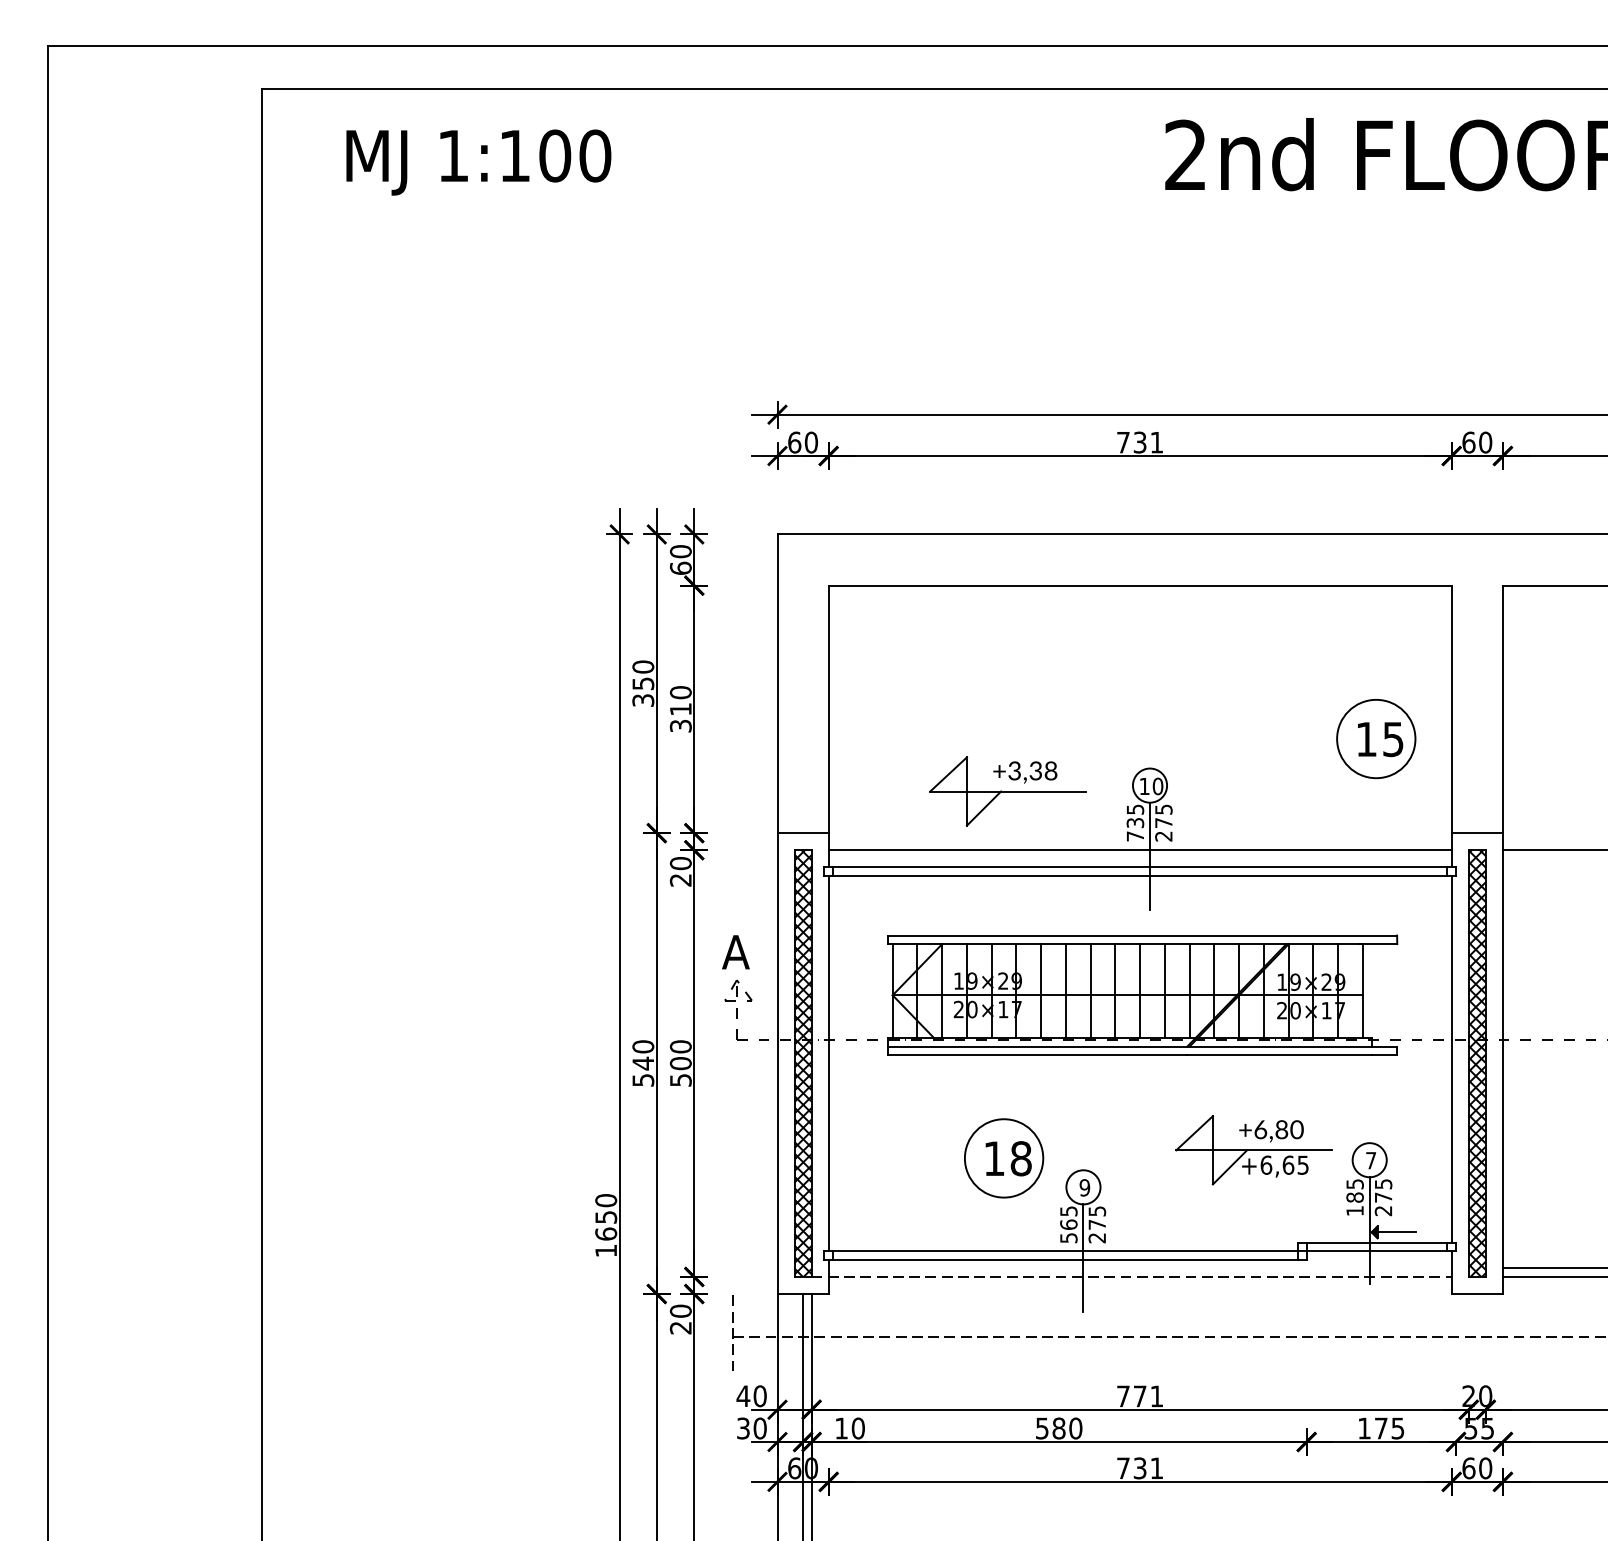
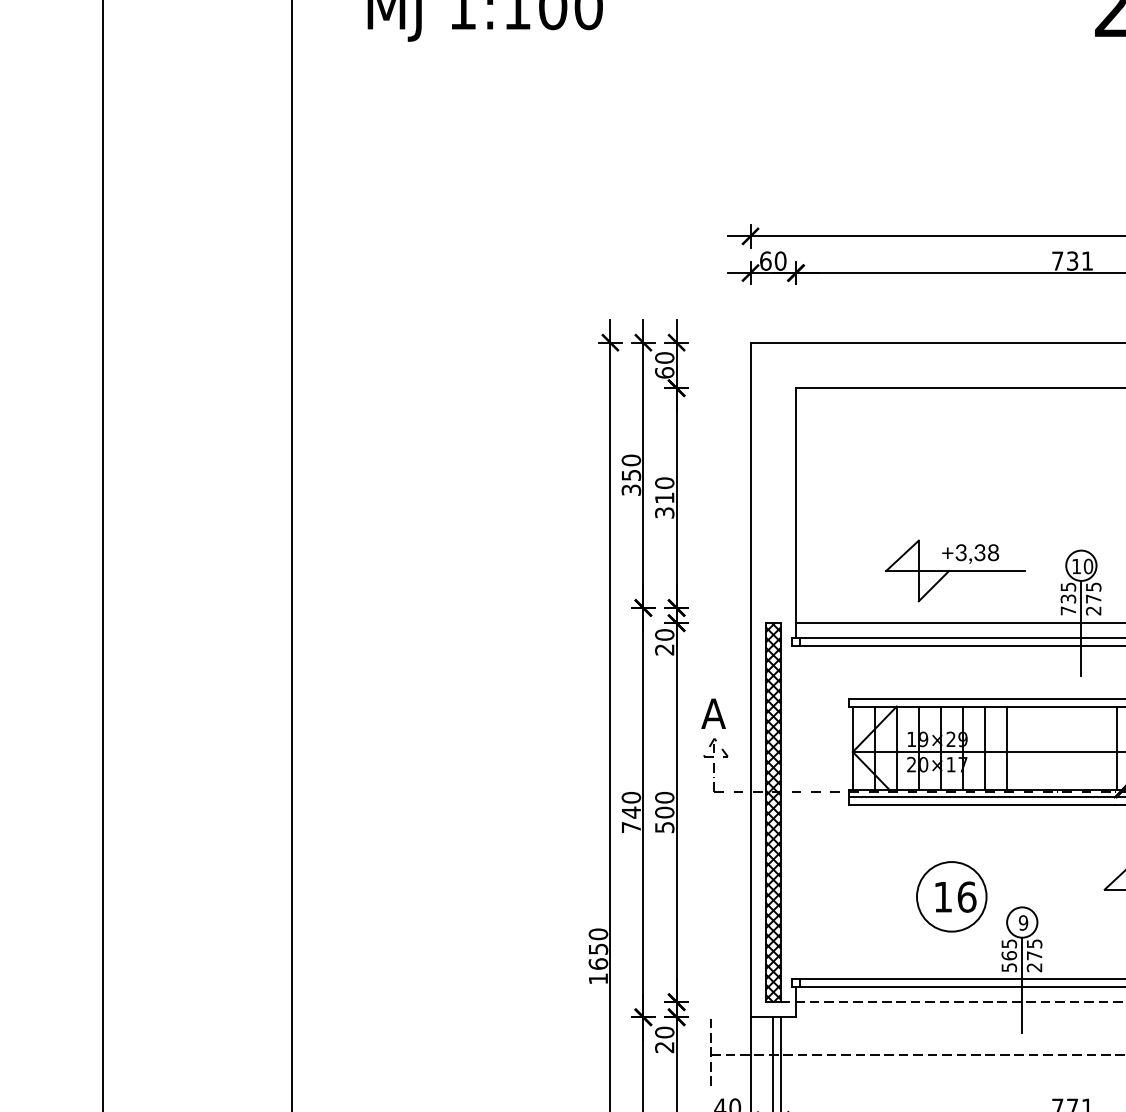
line: (802, 833) -> (772, 608), removed
line: (1090, 990) -> (1028, 747), removed
line: (1115, 990) -> (1050, 747), removed
line: (1140, 990) -> (1072, 747), removed
line: (1164, 990) -> (1094, 747), removed
line: (828, 1063) -> (795, 812), removed
text: (643, 1080) -> (631, 827), 540 -> 740
text: (1020, 1158) -> (966, 896), 18 -> 16

